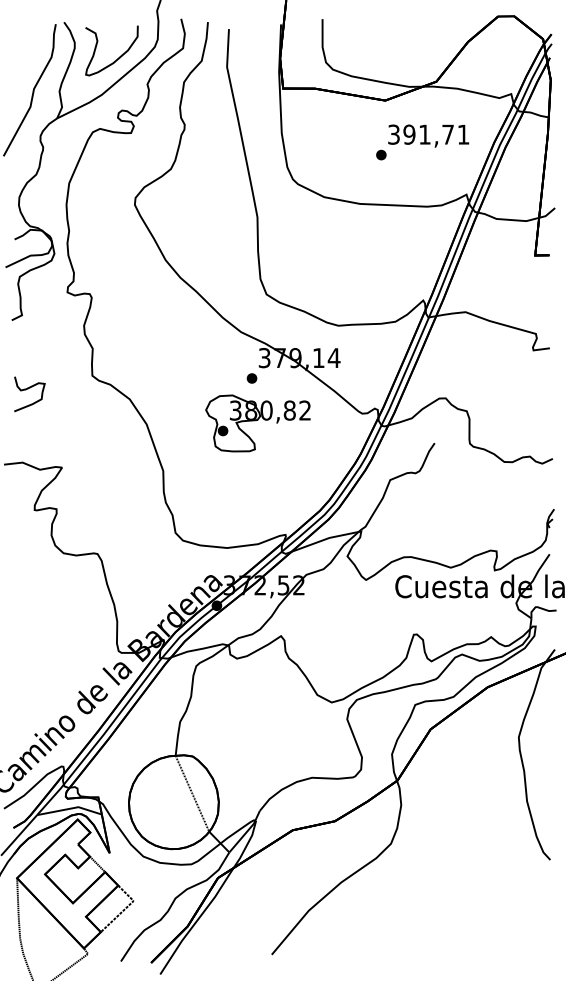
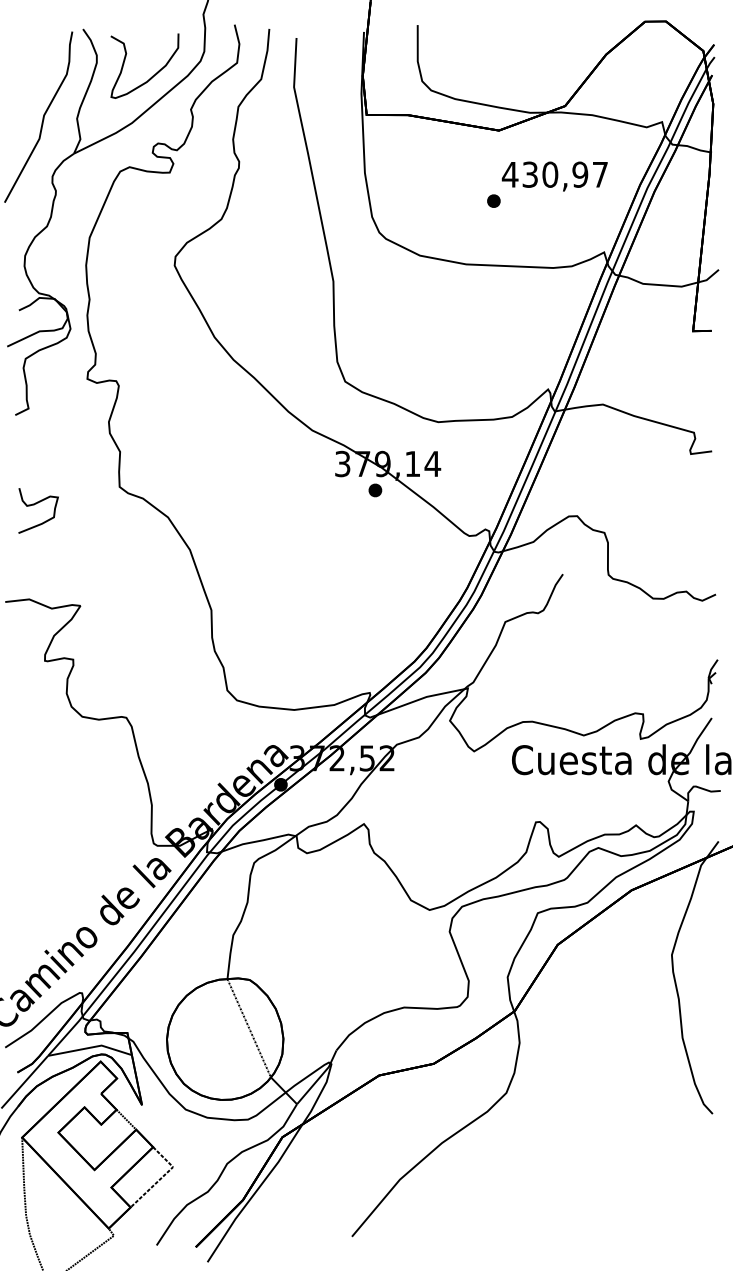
text: (428, 134) -> (554, 174), 391,71 -> 430,97
part: (252, 378) -> (375, 490), moved
part: (258, 423) -> (334, 548), removed

